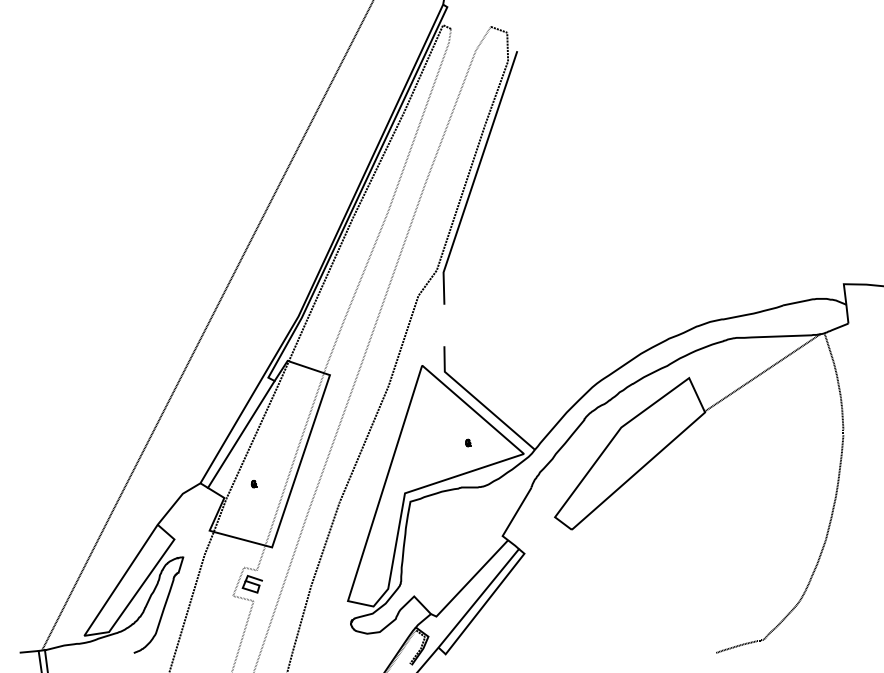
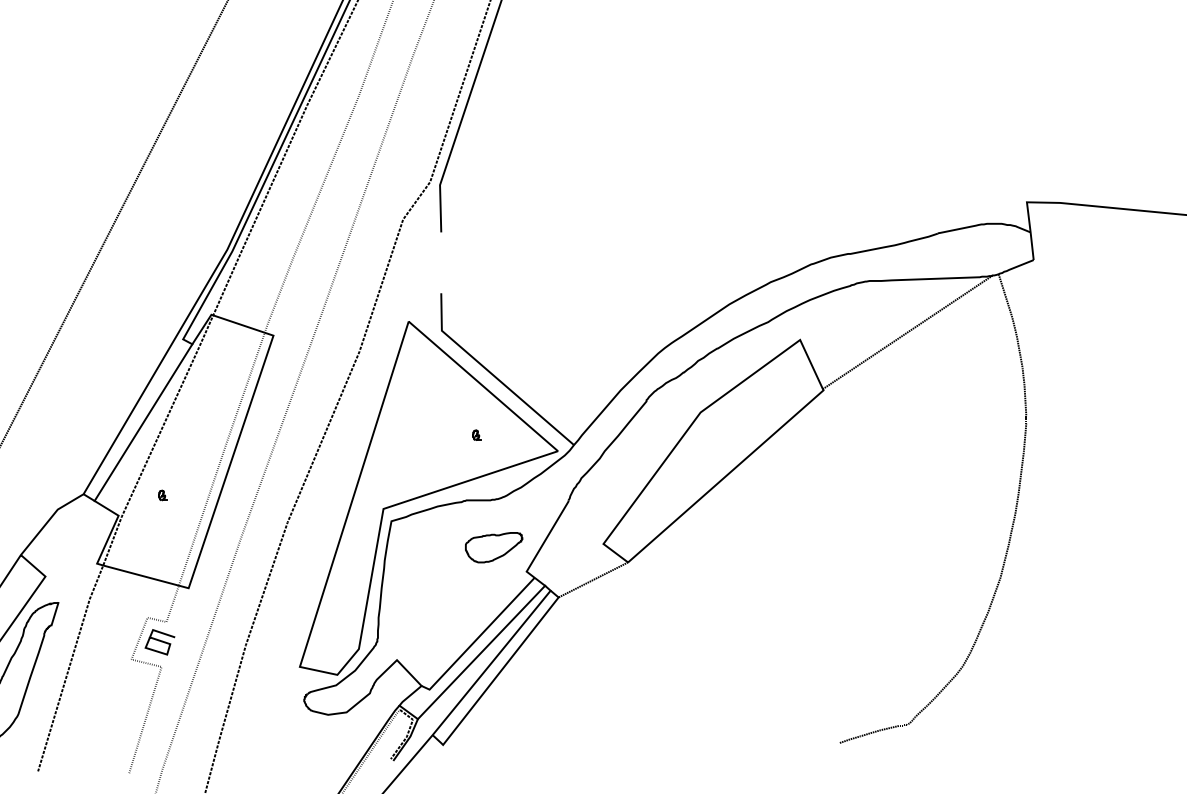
part: (480, 519) -> (494, 547), added
line: (547, 541) -> (592, 579), added
line: (471, 590) -> (480, 651), added

